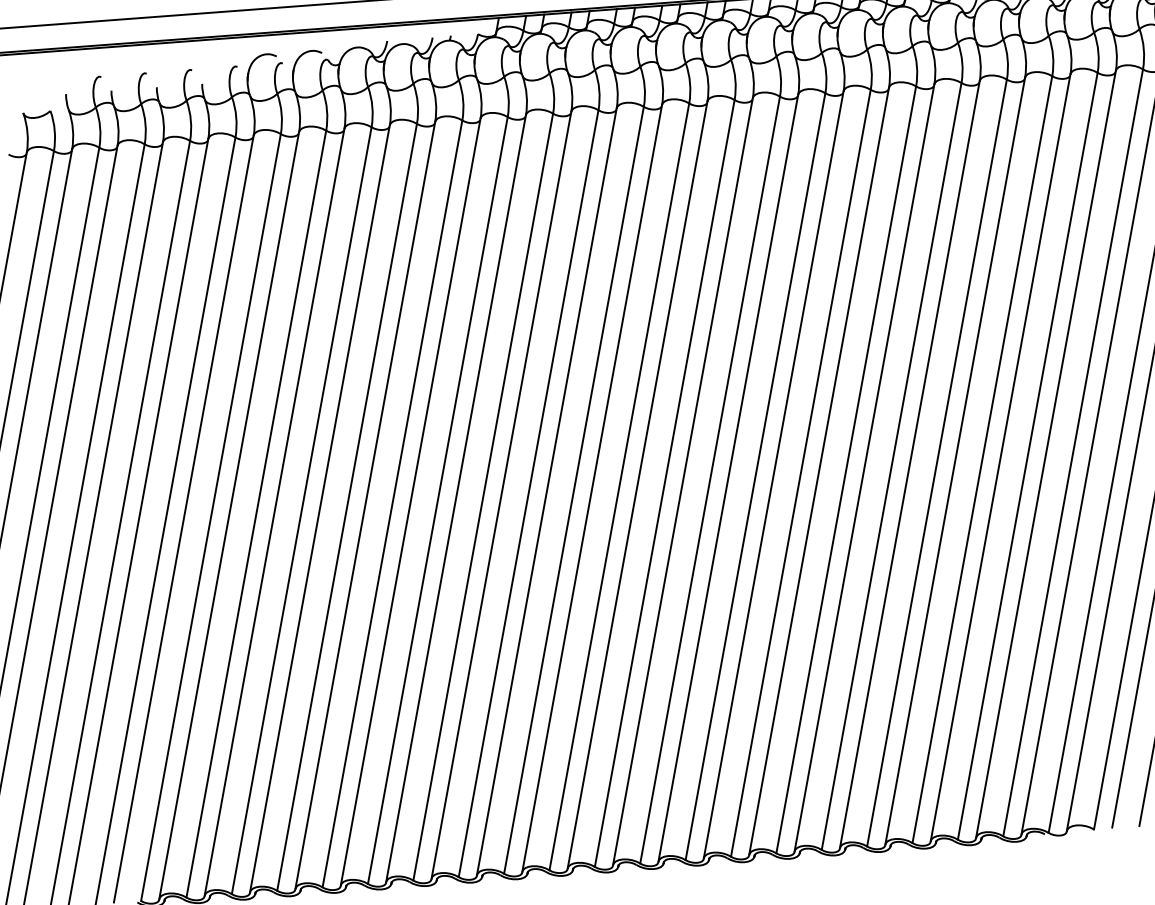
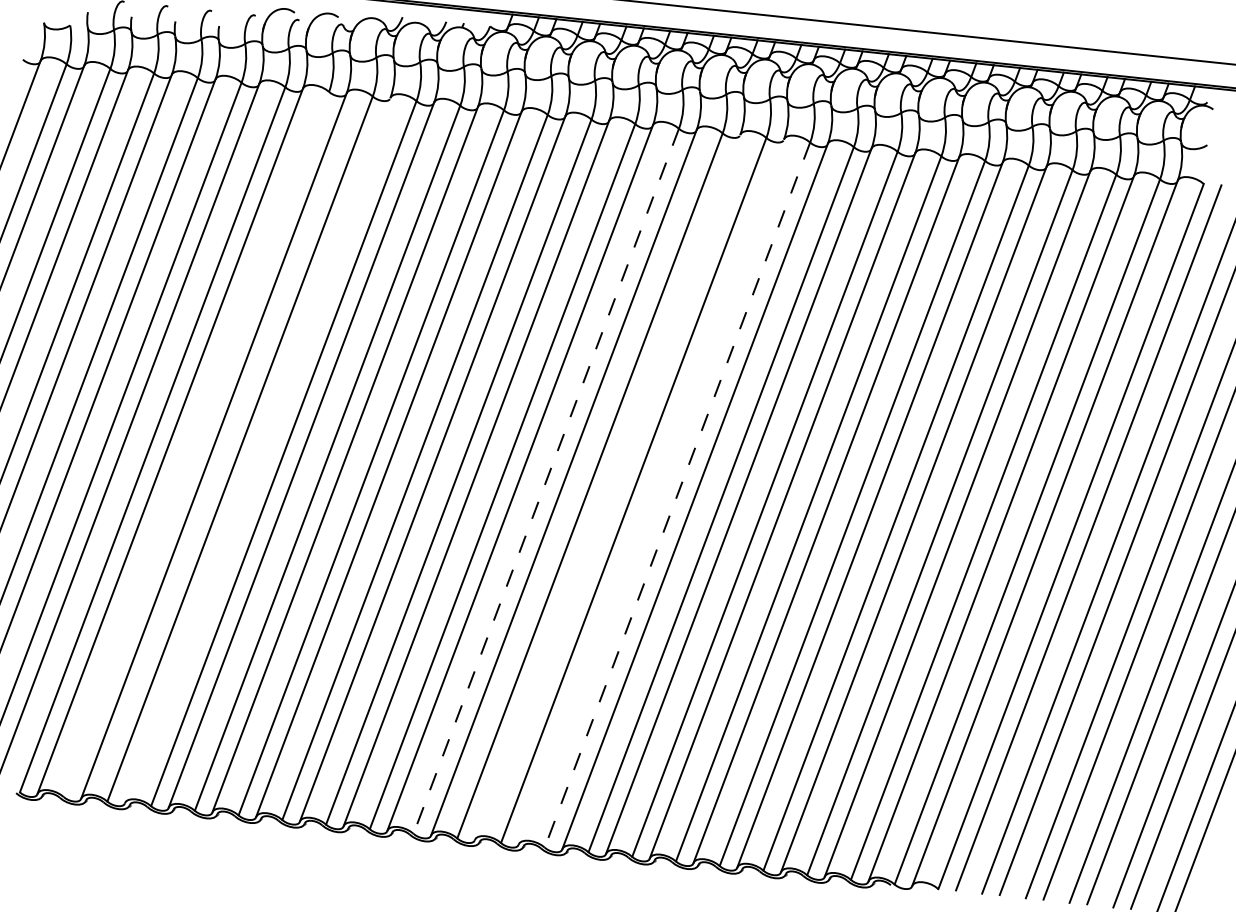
line: (728, 477) -> (651, 491), removed
line: (755, 477) -> (677, 495), solid -> dashed
line: (682, 480) -> (607, 486), removed
line: (619, 487) -> (546, 481), solid -> dashed
line: (319, 507) -> (257, 449), removed
line: (256, 513) -> (196, 443), removed

